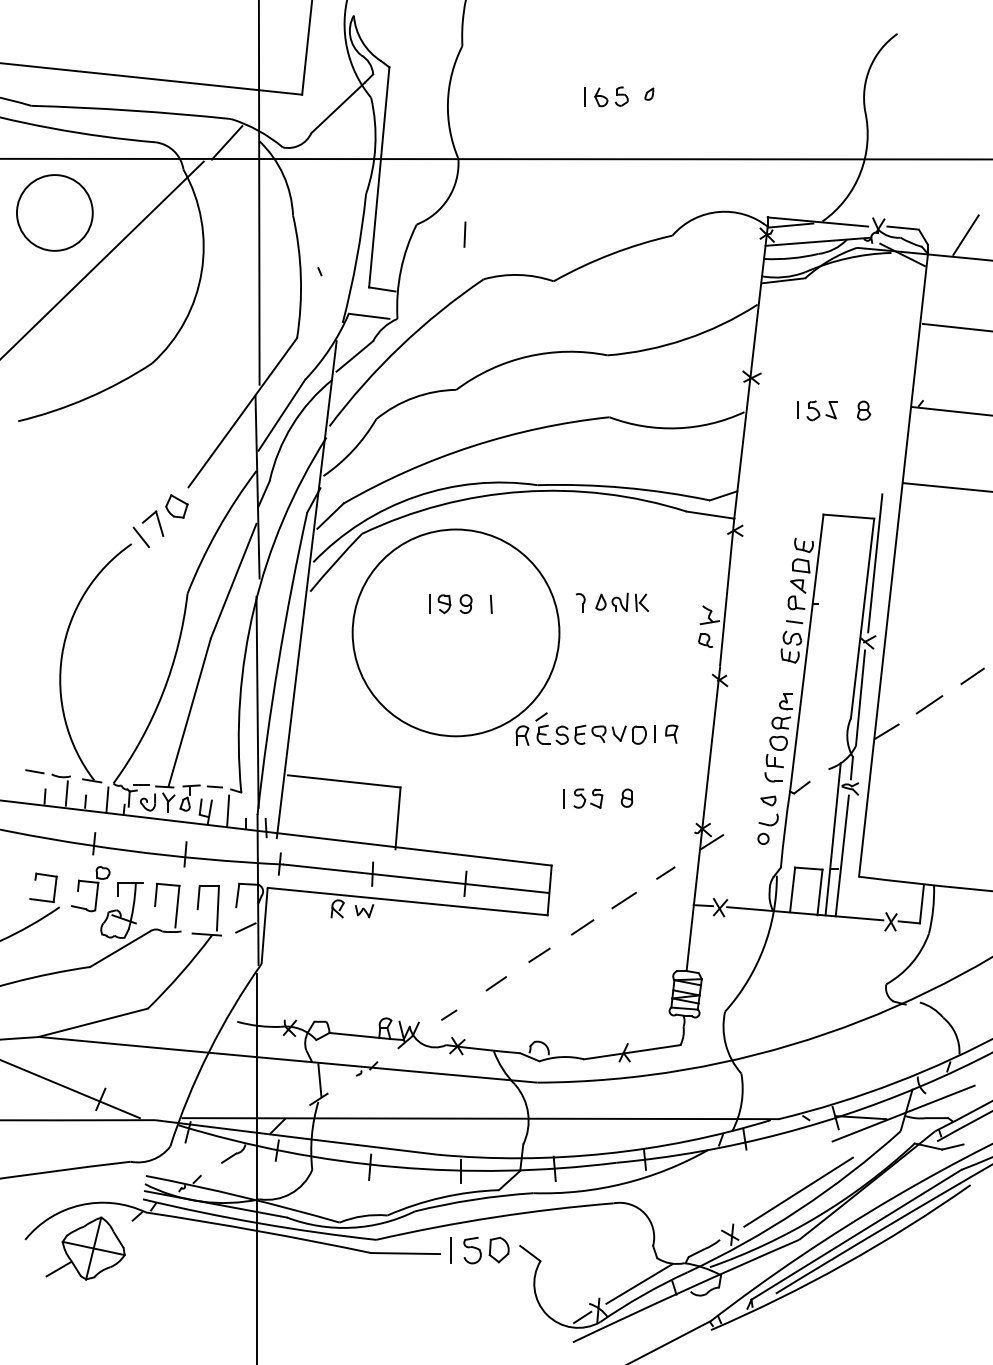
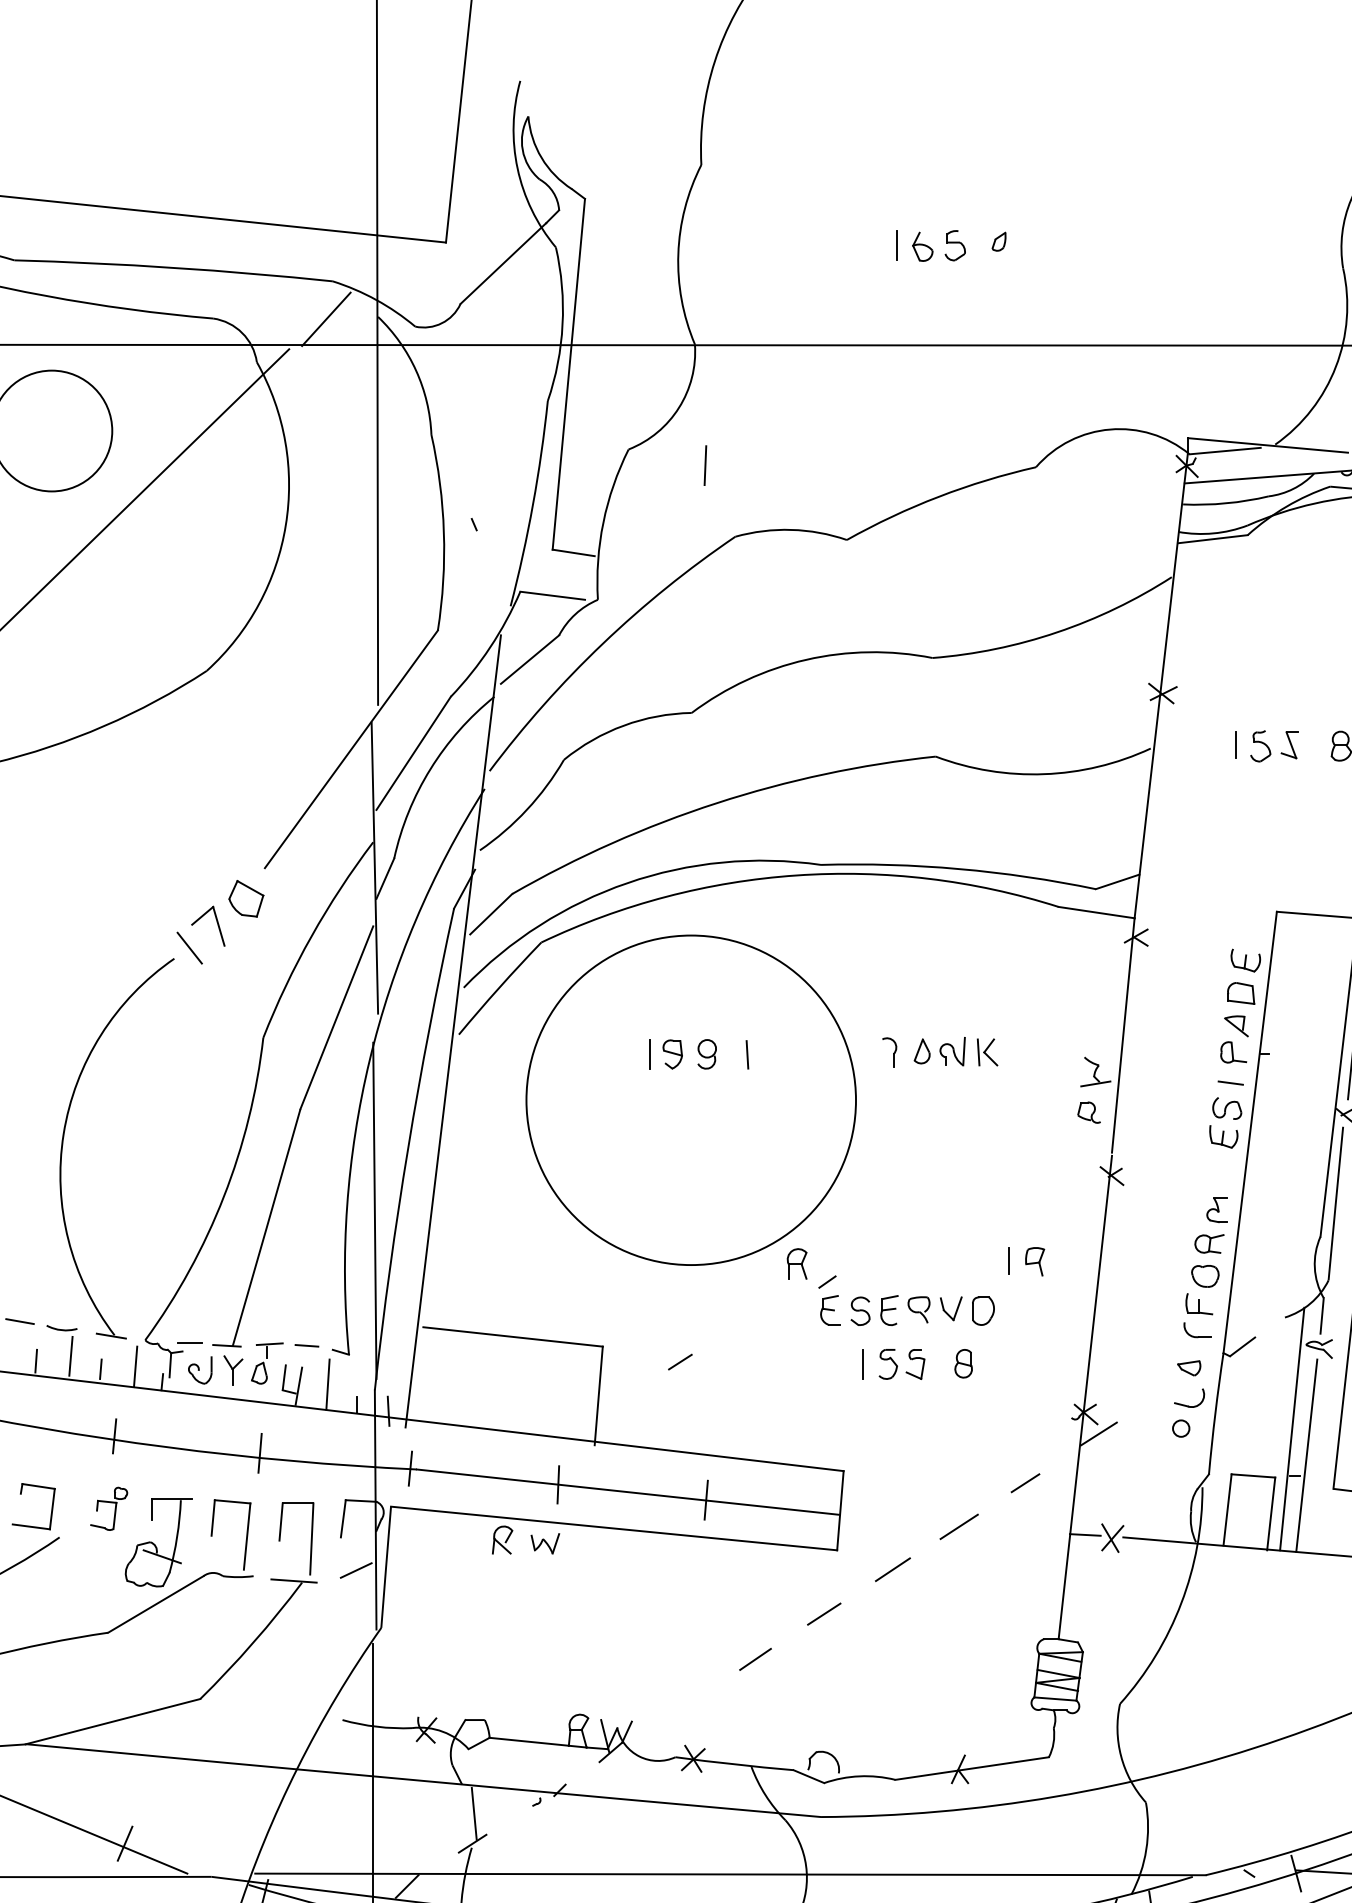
part: (590, 728) -> (905, 1300), moved
part: (90, 889) -> (108, 1509), size x0.6
line: (449, 1014) -> (680, 1361), moved

